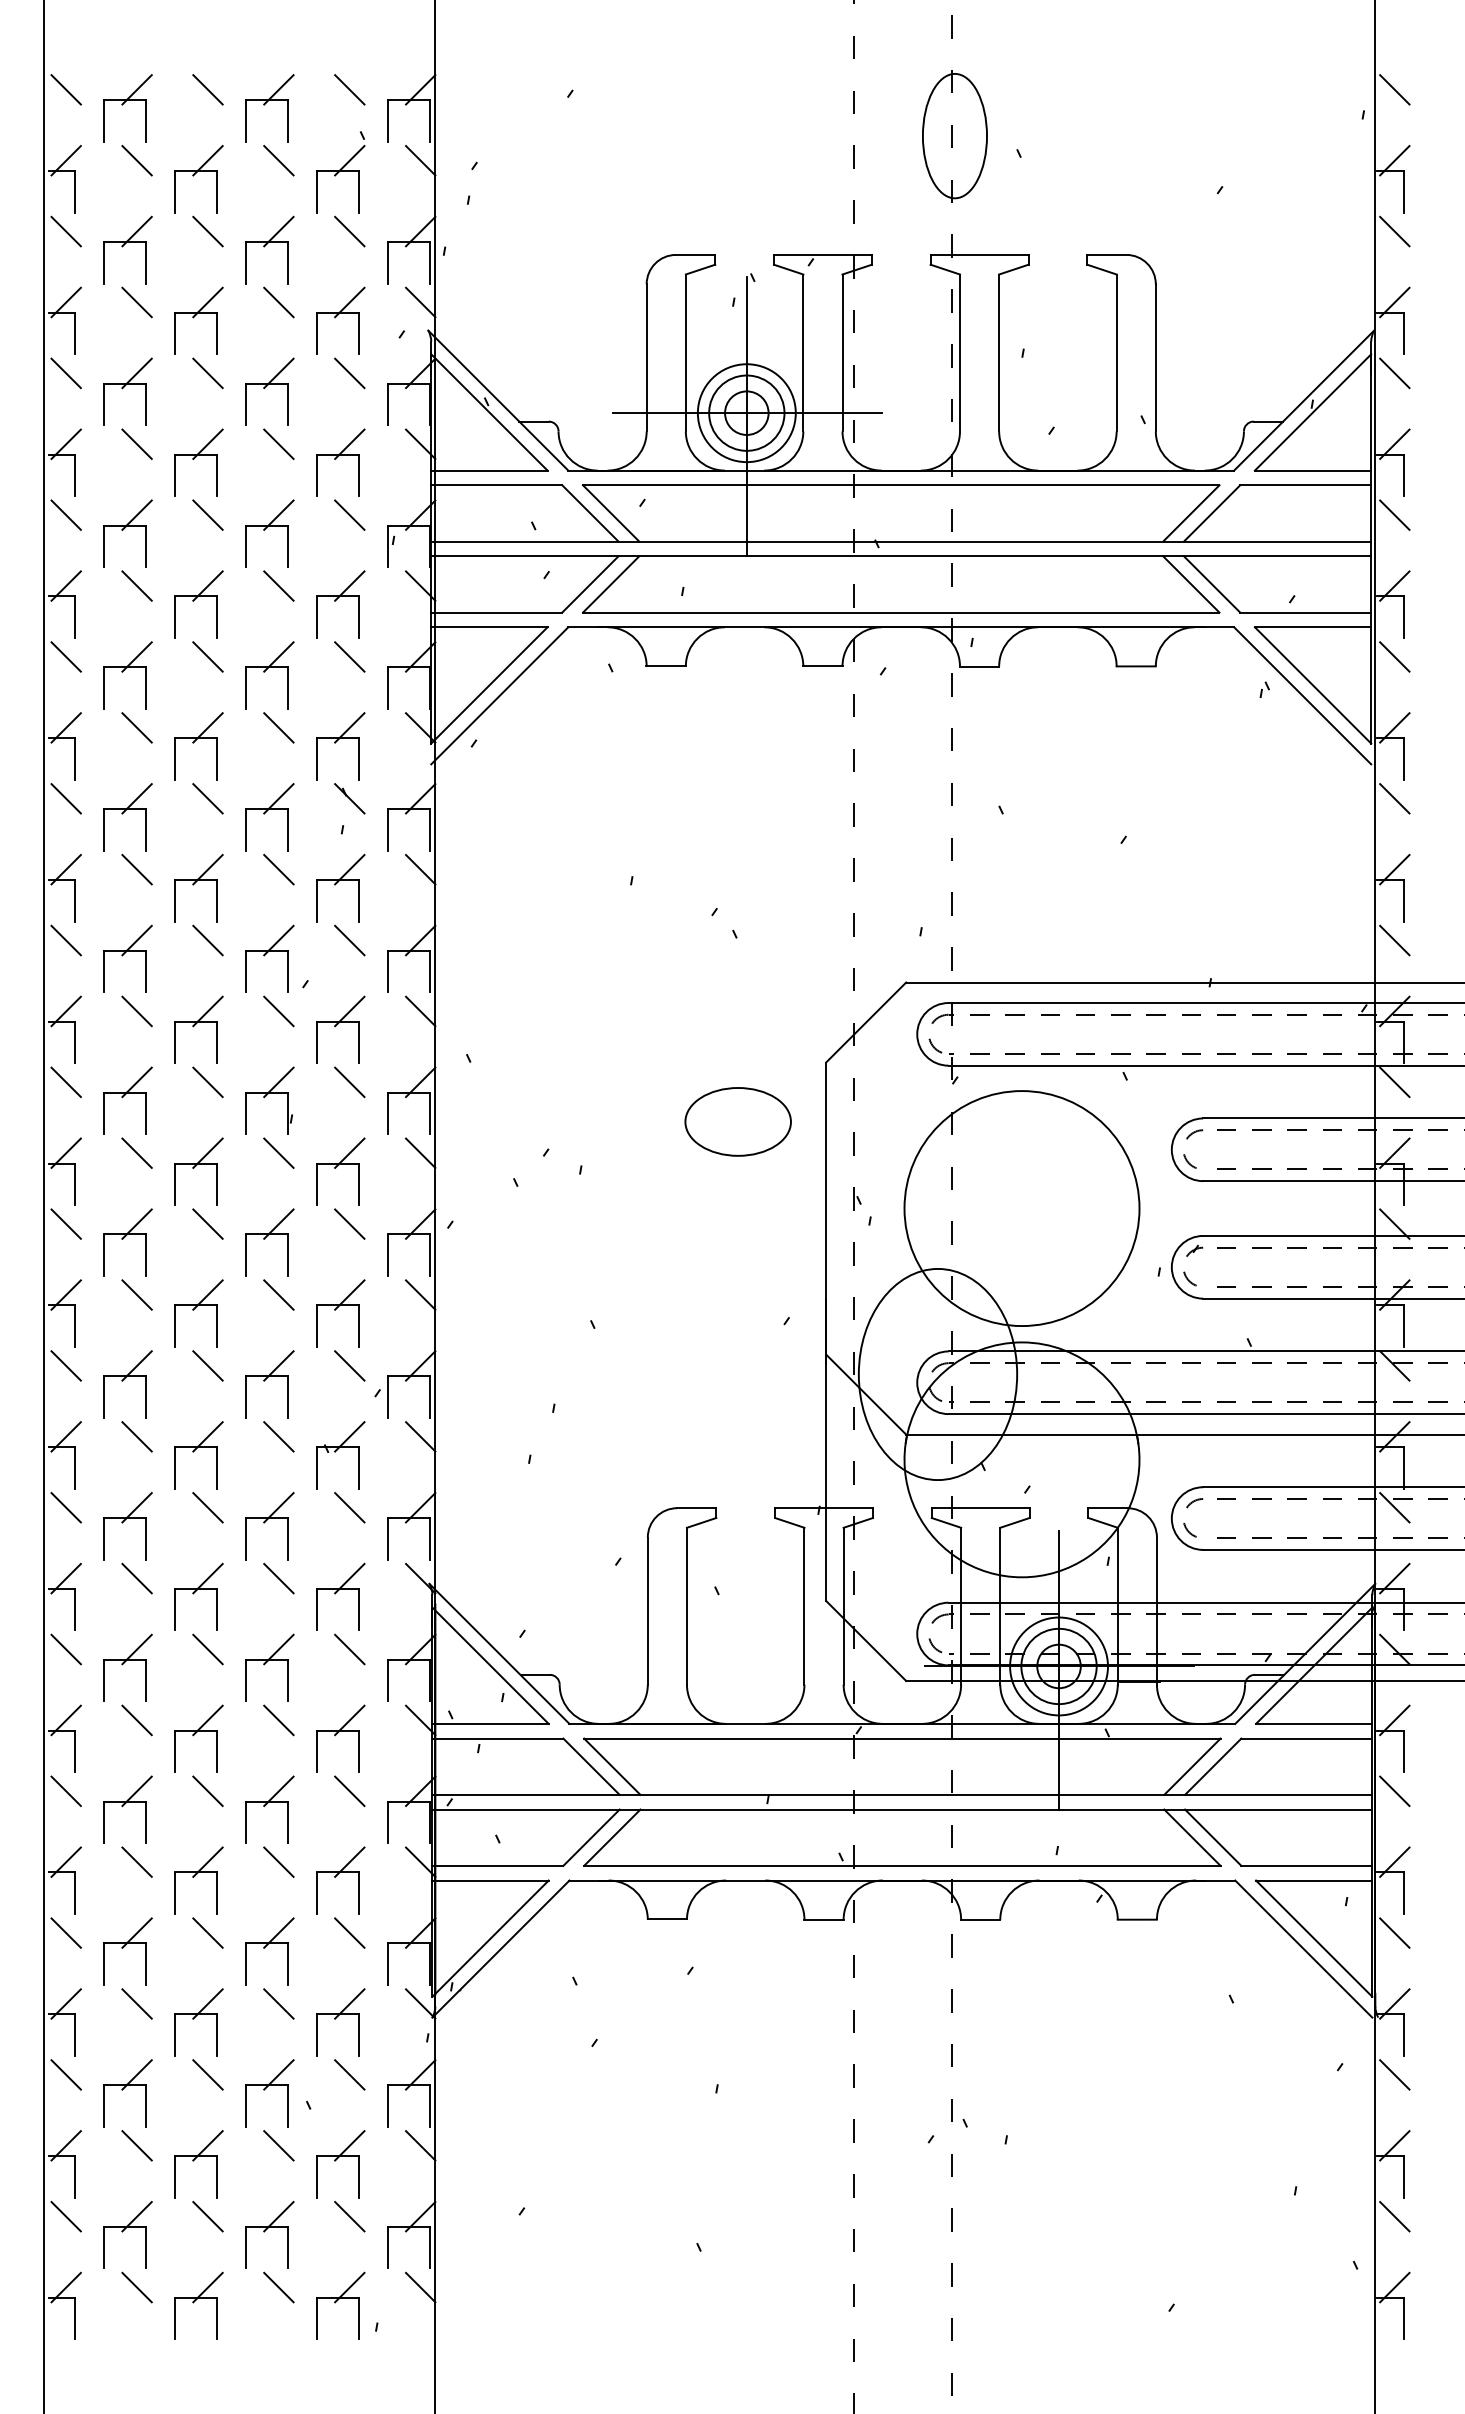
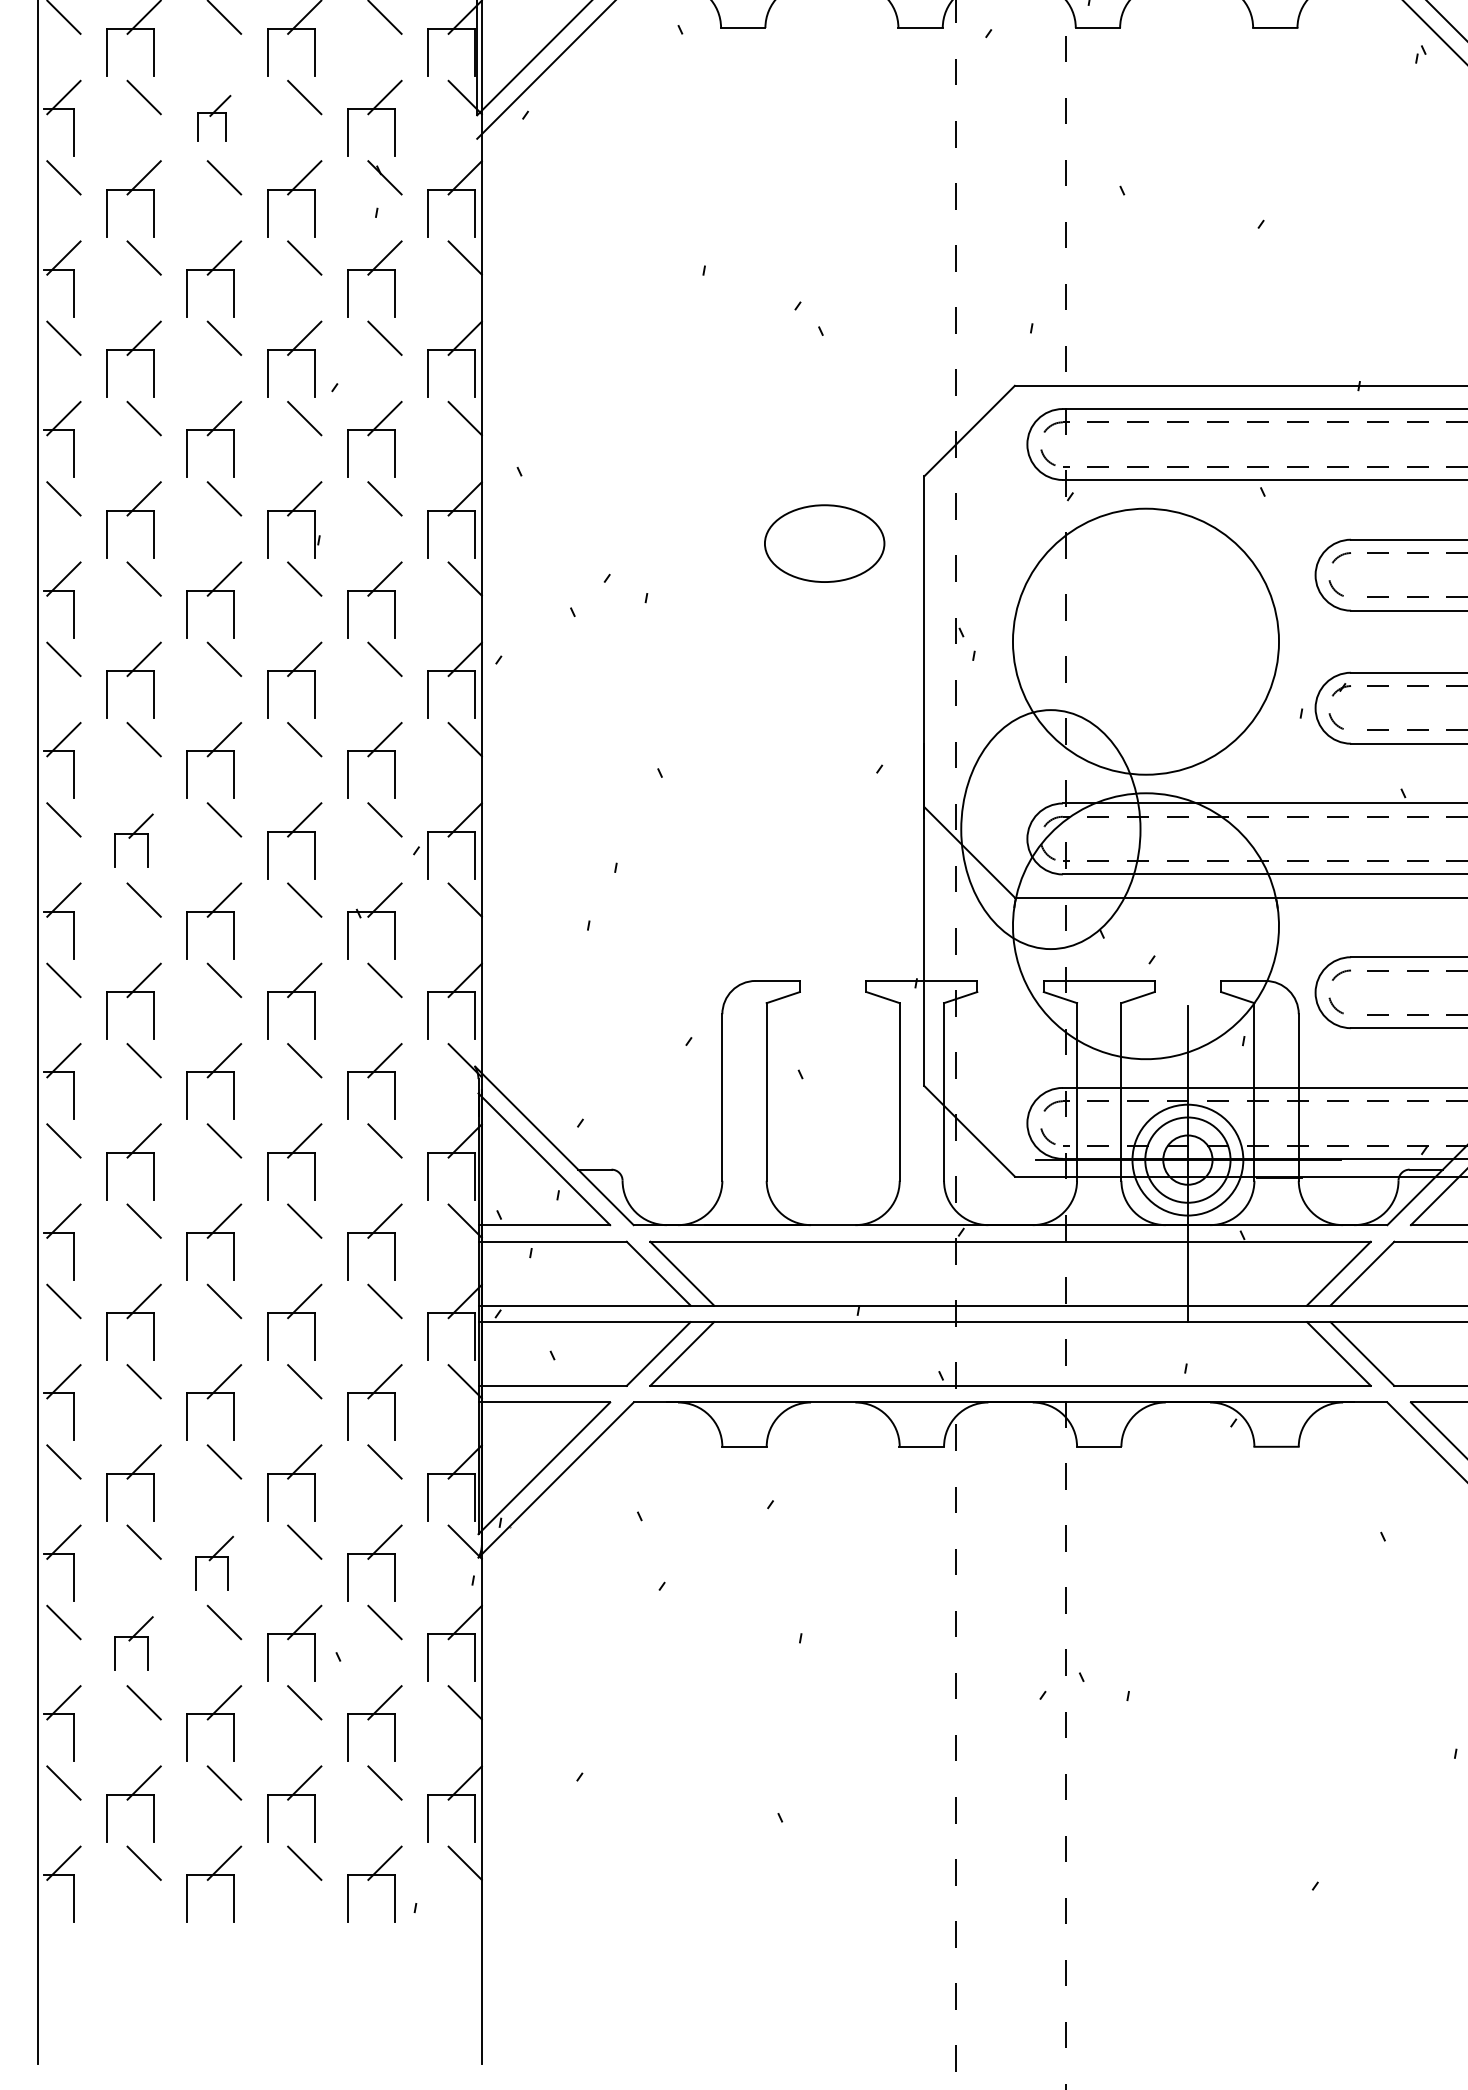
part: (198, 746) -> (213, 118), size x0.6
part: (127, 1384) -> (133, 840), size x0.7
part: (198, 2022) -> (213, 1563), size x0.7
part: (127, 2093) -> (133, 1643), size x0.7

